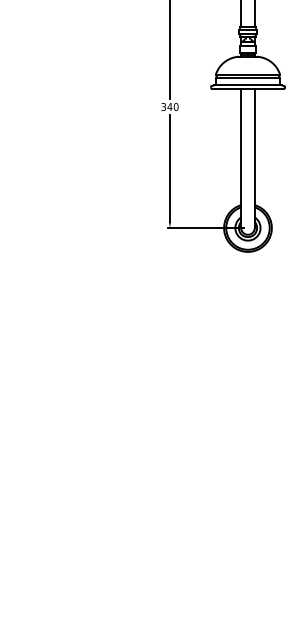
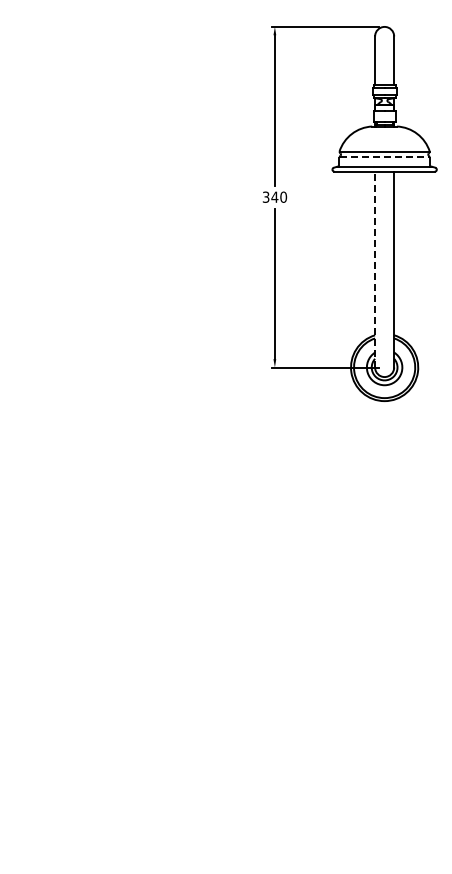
line: (247, 78) -> (384, 156), solid -> dashed
line: (241, 158) -> (375, 269), solid -> dashed

